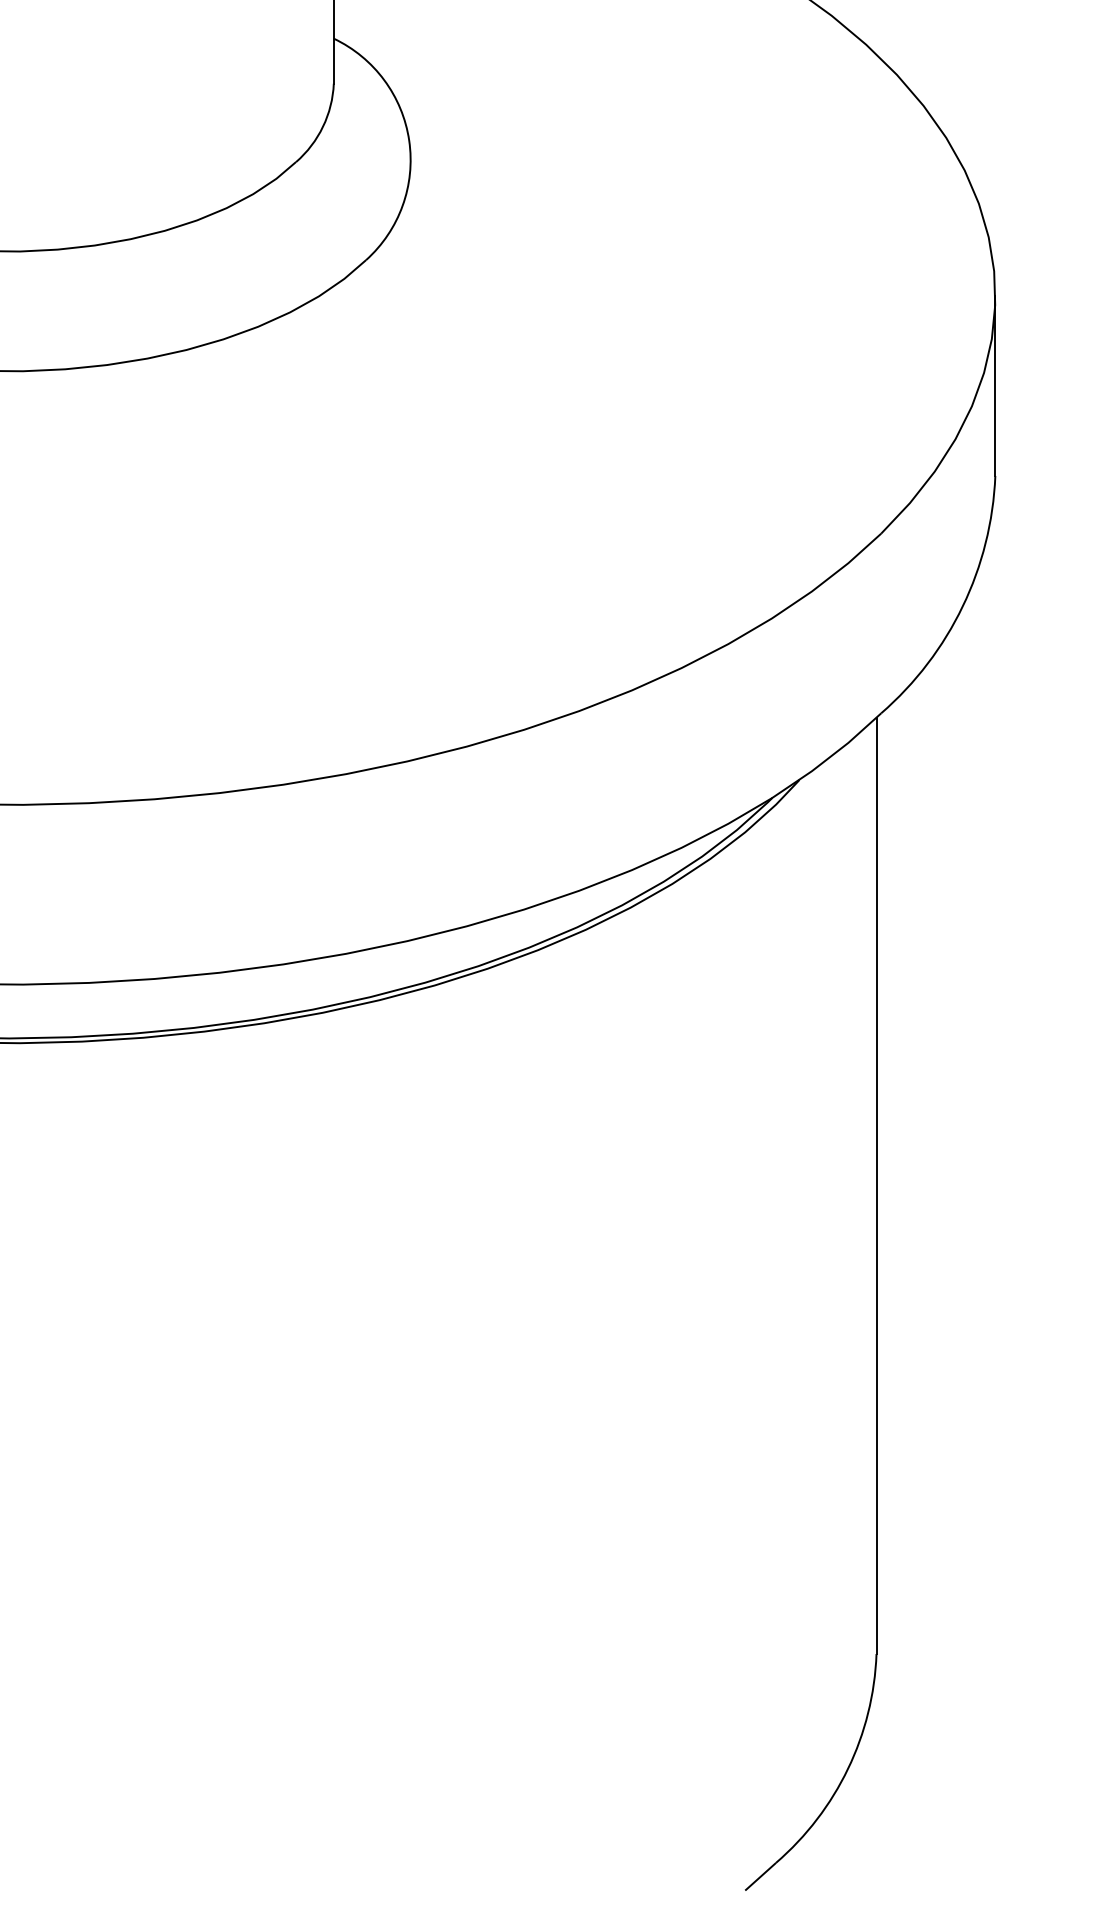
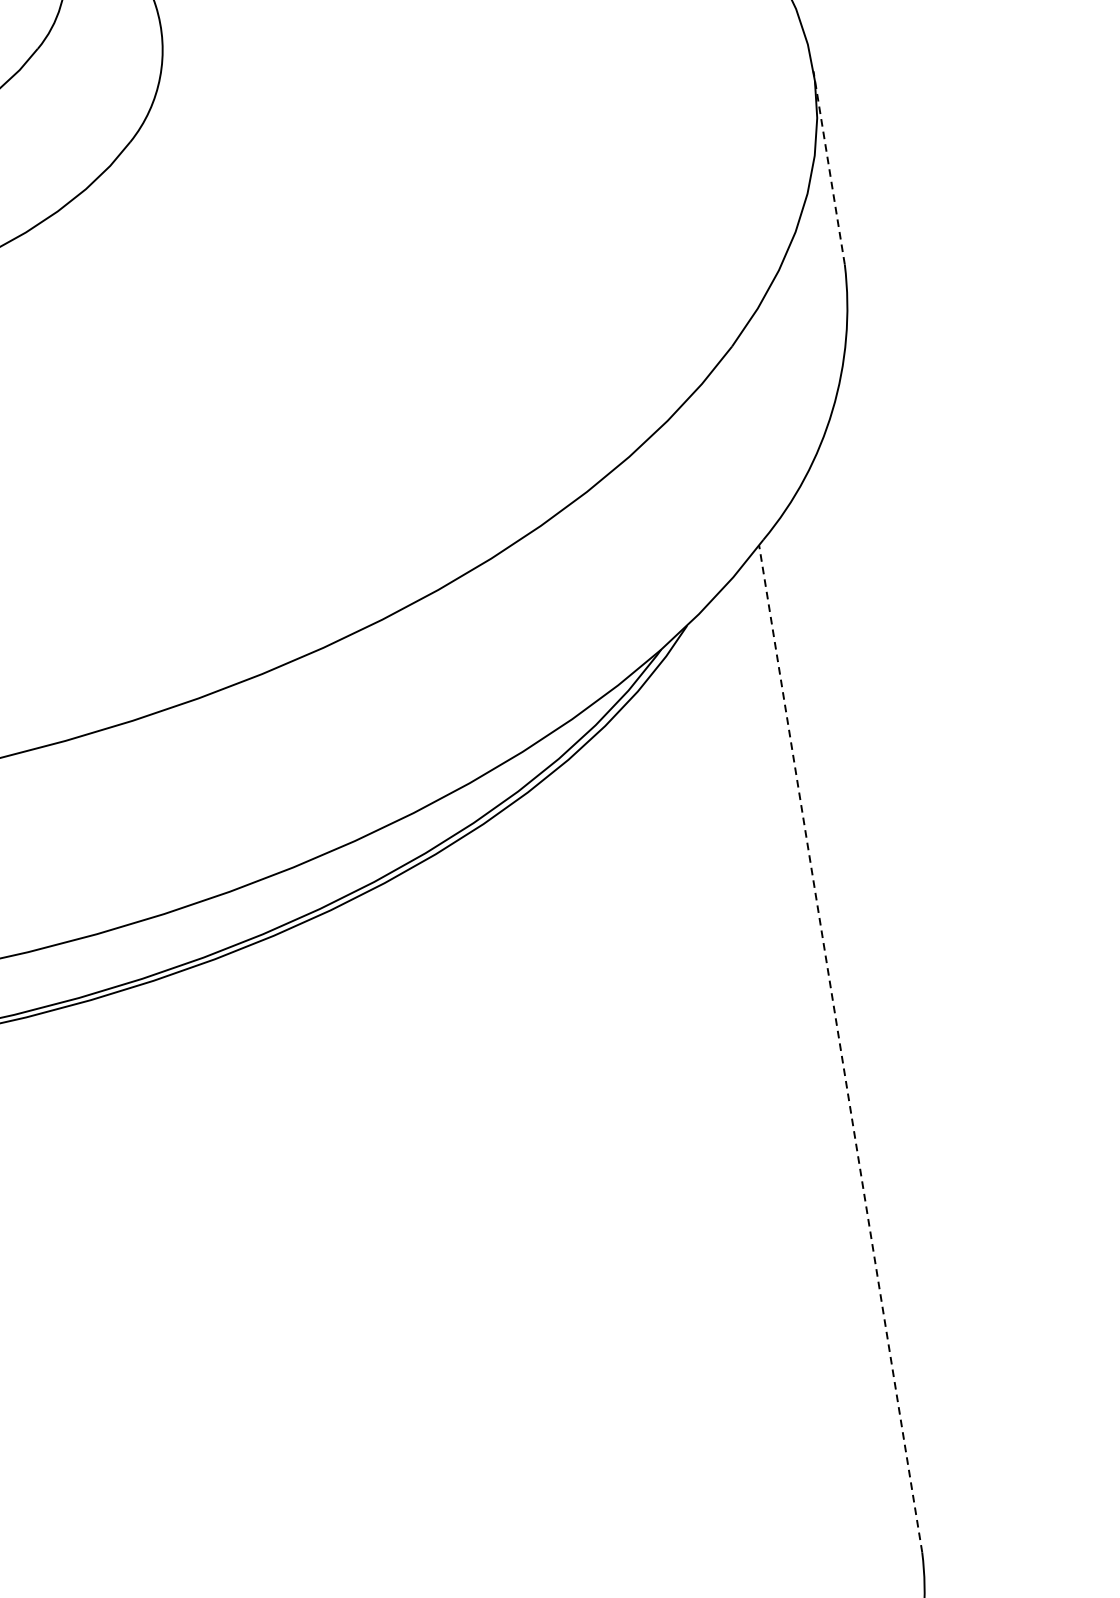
line: (995, 386) -> (829, 168), solid -> dashed
line: (876, 1185) -> (840, 1048), solid -> dashed

